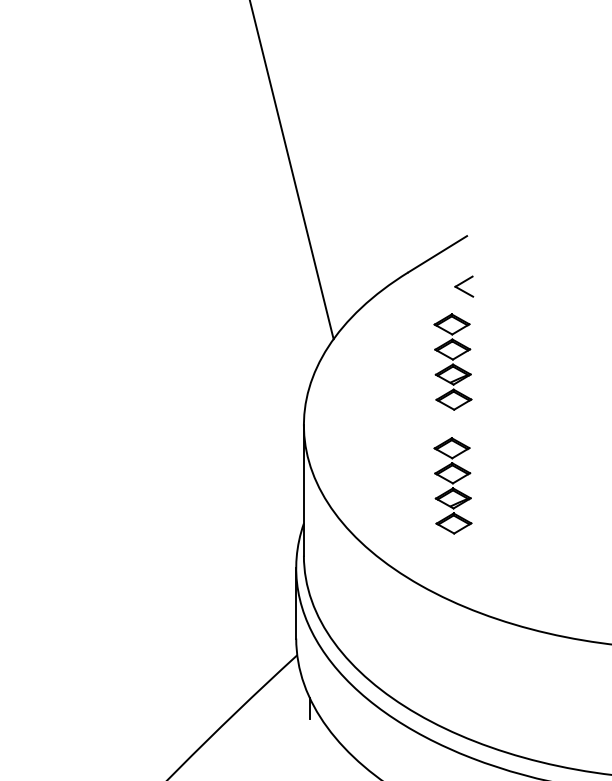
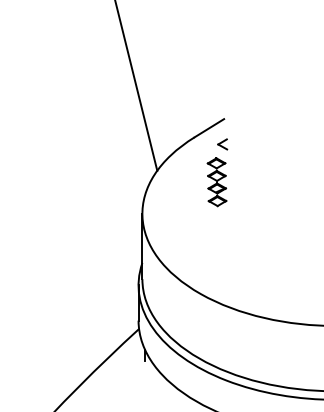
part: (451, 486) -> (216, 244), removed

